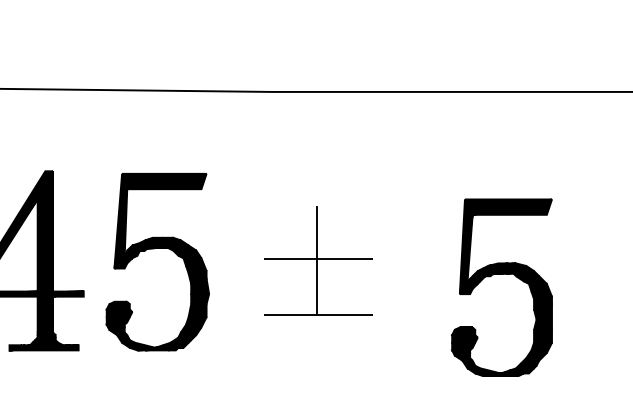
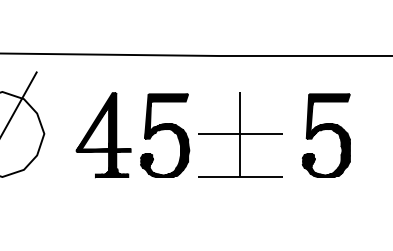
part: (318, 259) -> (240, 134), size x1.67
part: (499, 287) -> (325, 135), moved

